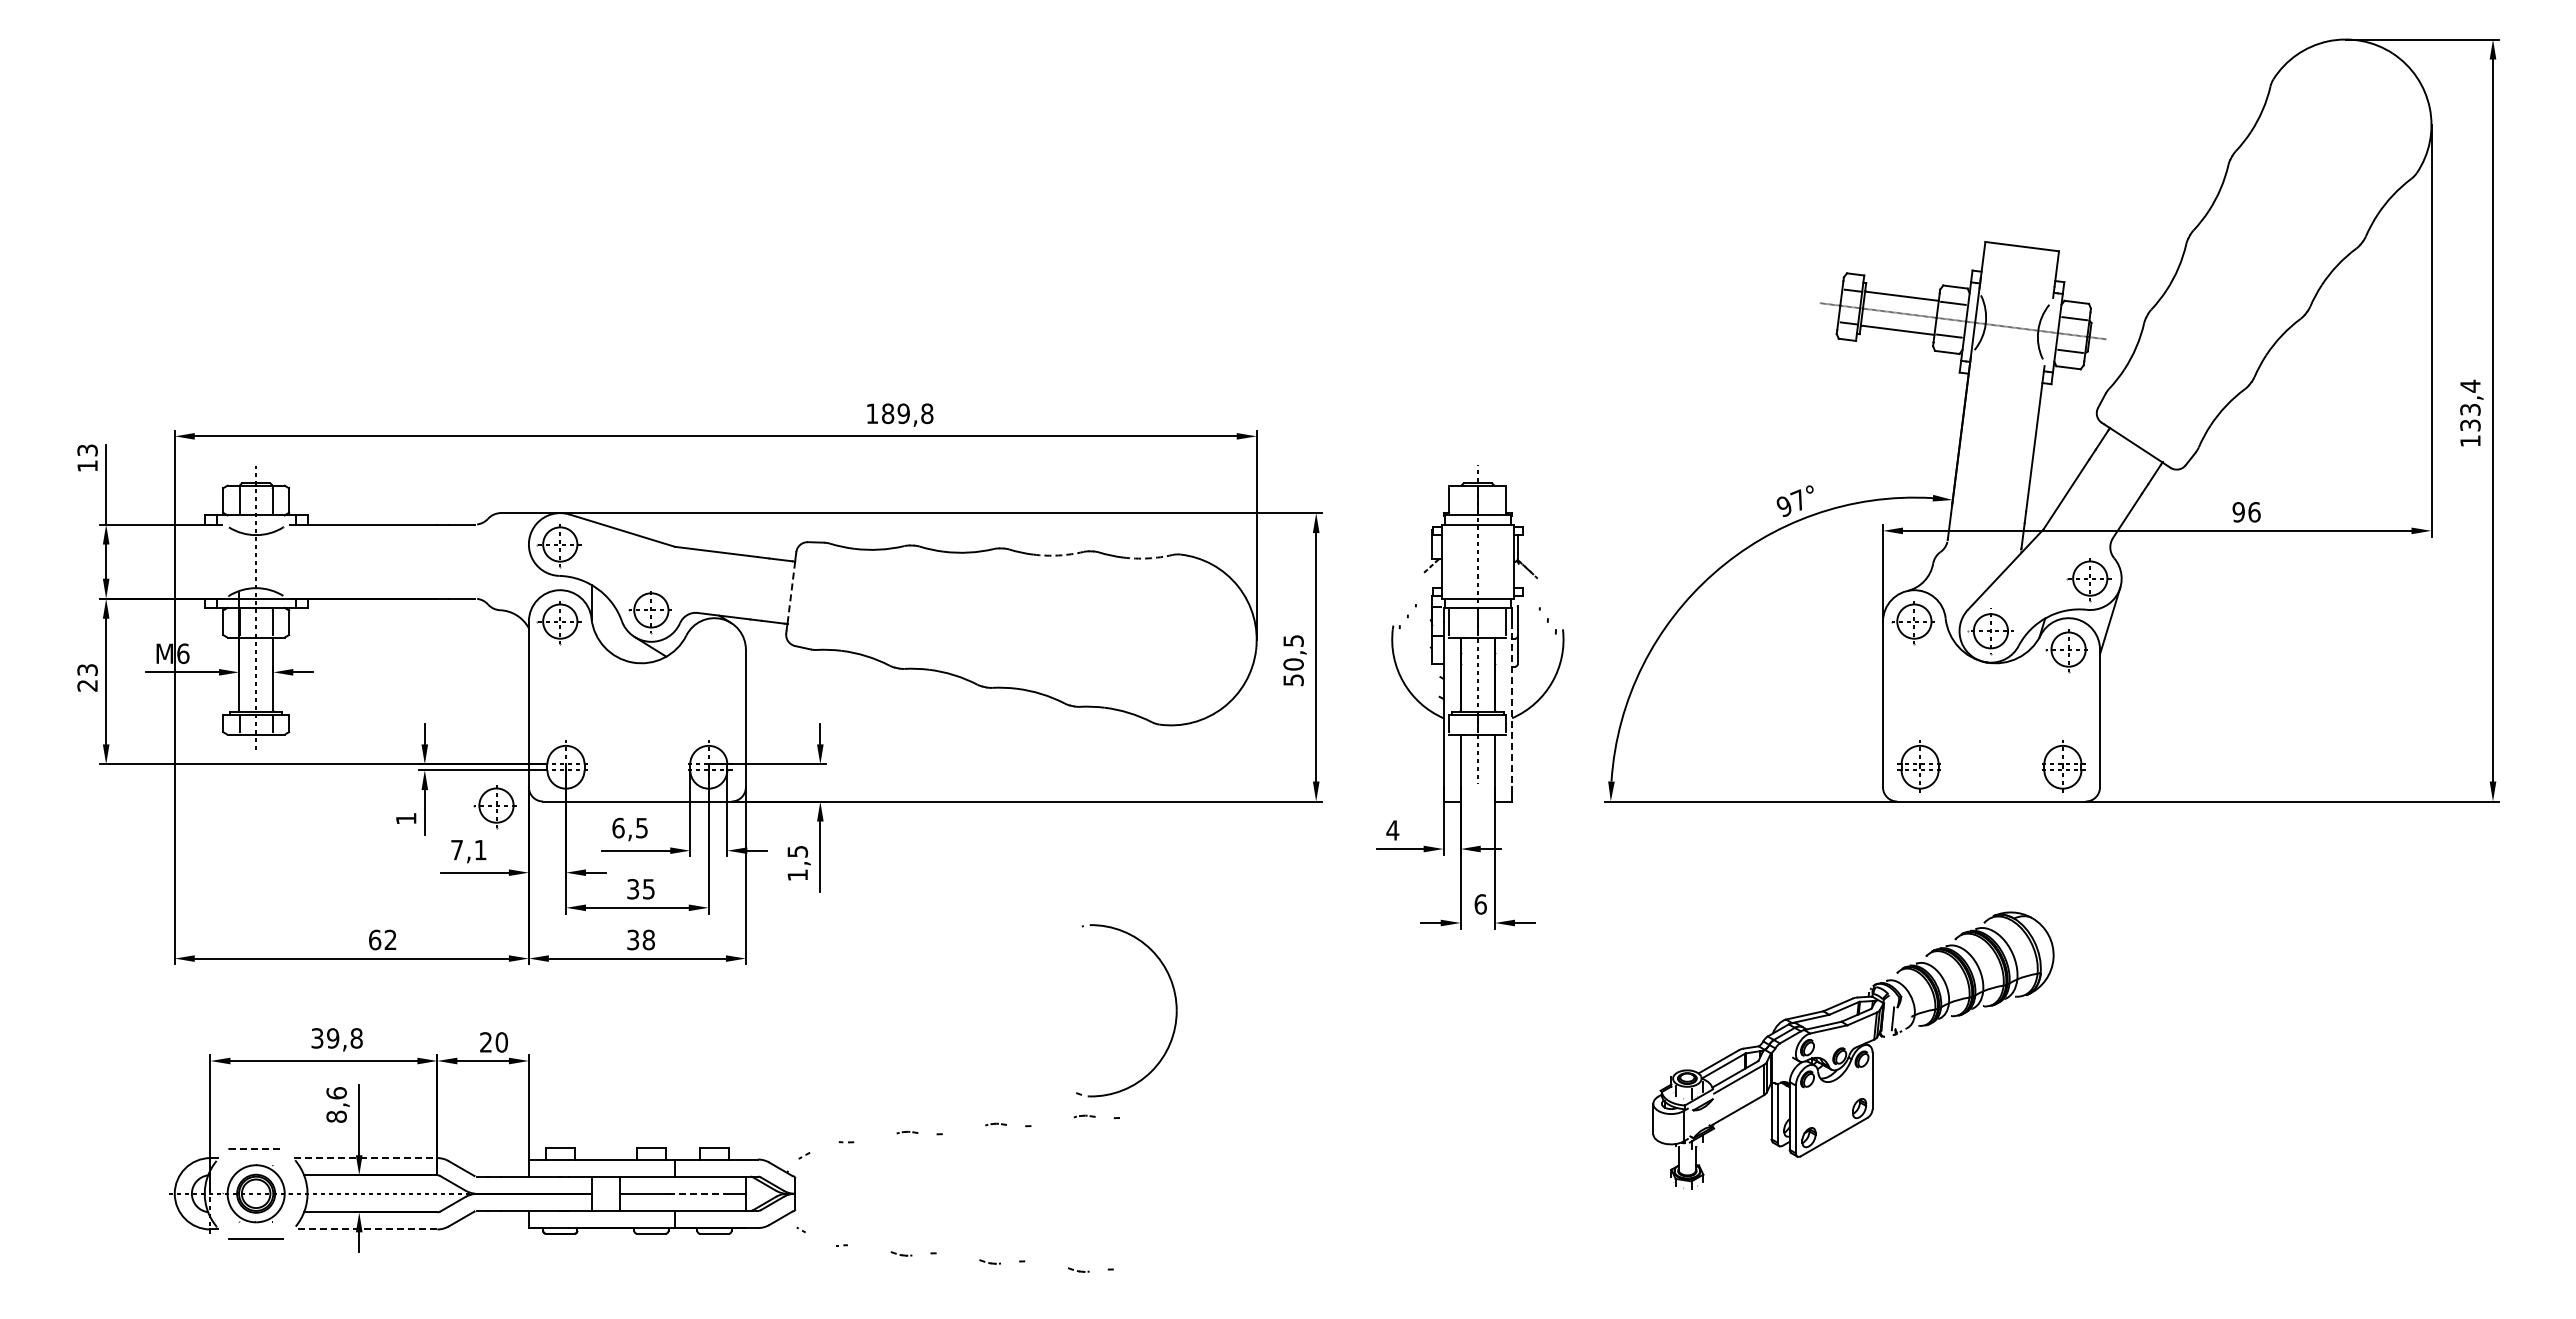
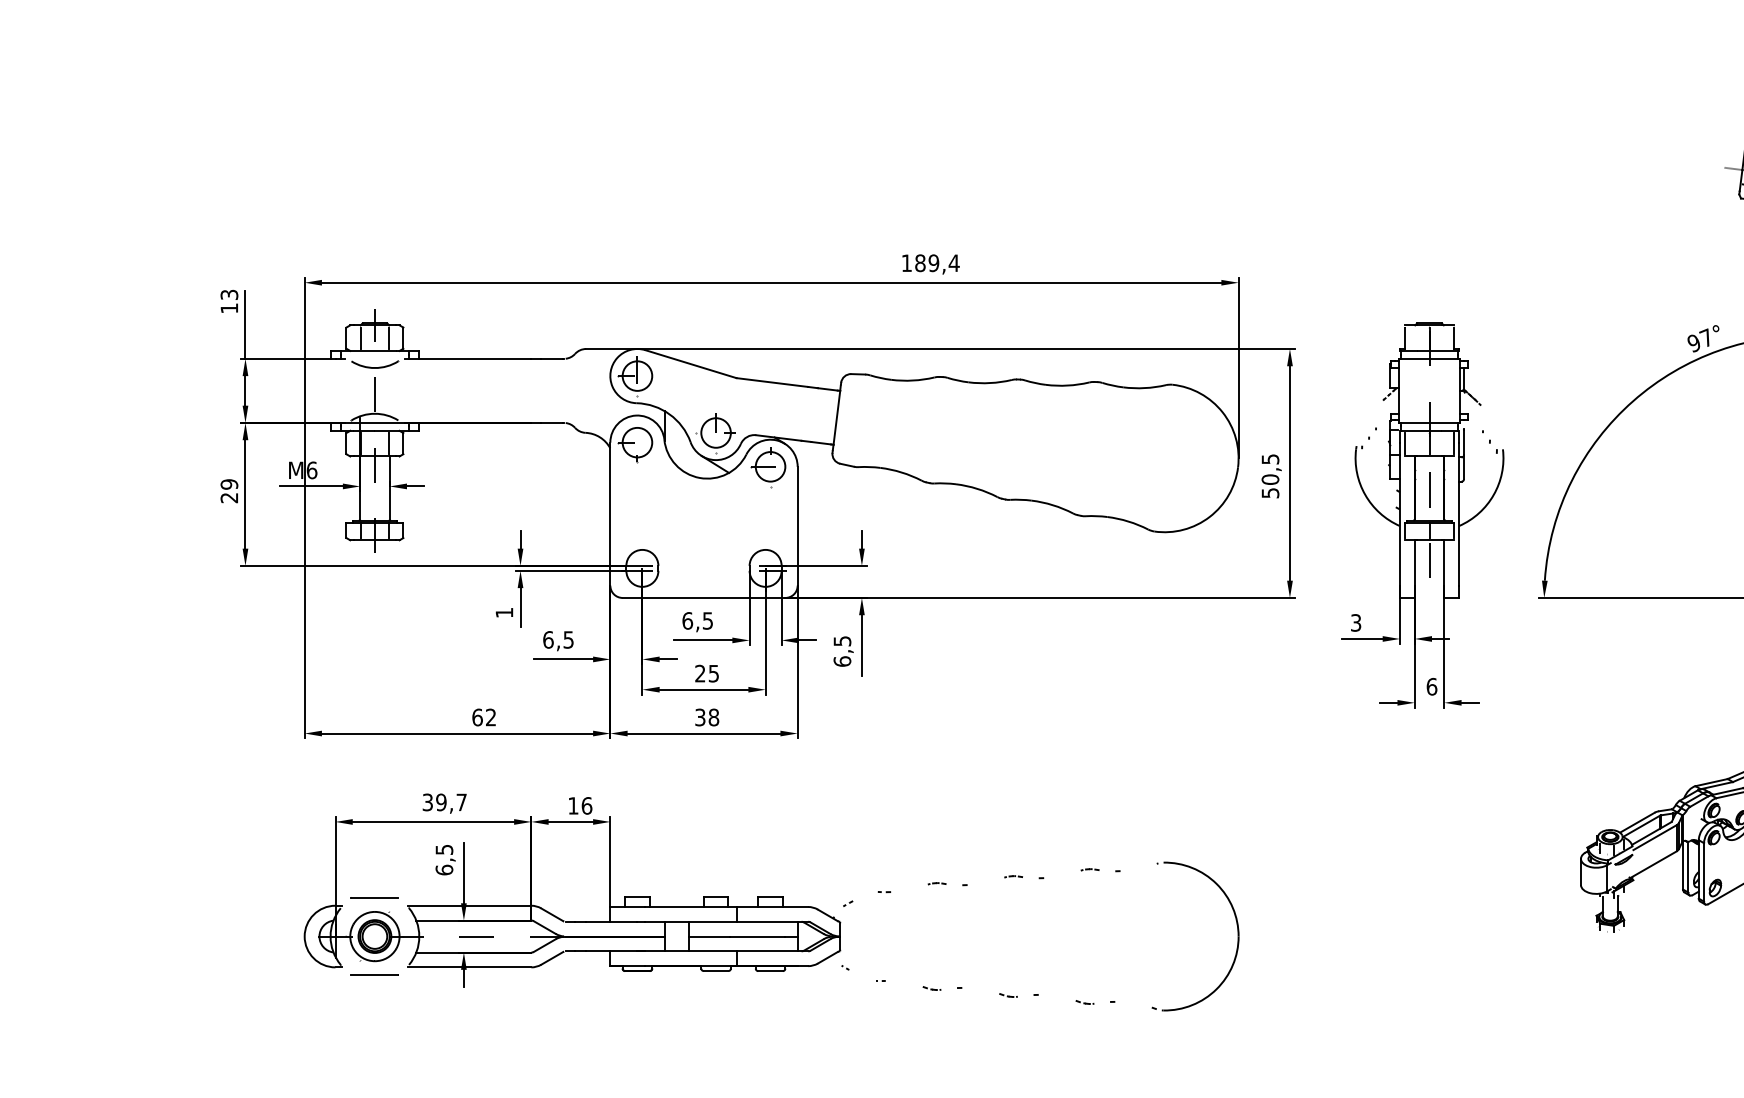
text: (926, 413) -> (953, 263), 189,8 -> 189,4
arc: (1058, 555) -> (1067, 385), dashed -> solid
arc: (1148, 558) -> (1145, 388), dashed -> solid
line: (791, 593) -> (837, 418), dashed -> solid
text: (87, 670) -> (229, 484), 23 -> 29
line: (1512, 704) -> (1459, 514), dashed -> solid
part: (494, 807) -> (768, 468), moved
text: (1392, 830) -> (1355, 622), 4 -> 3
text: (468, 849) -> (558, 639), 7,1 -> 6,5
text: (797, 875) -> (842, 661), 1,5 -> 6,5
text: (633, 889) -> (700, 673), 35 -> 25
part: (1175, 1010) -> (1237, 936), moved
text: (356, 1038) -> (461, 802), 39,8 -> 39,7
text: (494, 1042) -> (580, 805), 20 -> 16
text: (336, 1104) -> (444, 859), 8,6 -> 6,5
line: (256, 1148) -> (375, 897), dashed -> solid
line: (365, 1158) -> (469, 906), dashed -> solid
line: (699, 1193) -> (757, 936), dashed -> solid
line: (365, 1229) -> (469, 967), dashed -> solid

